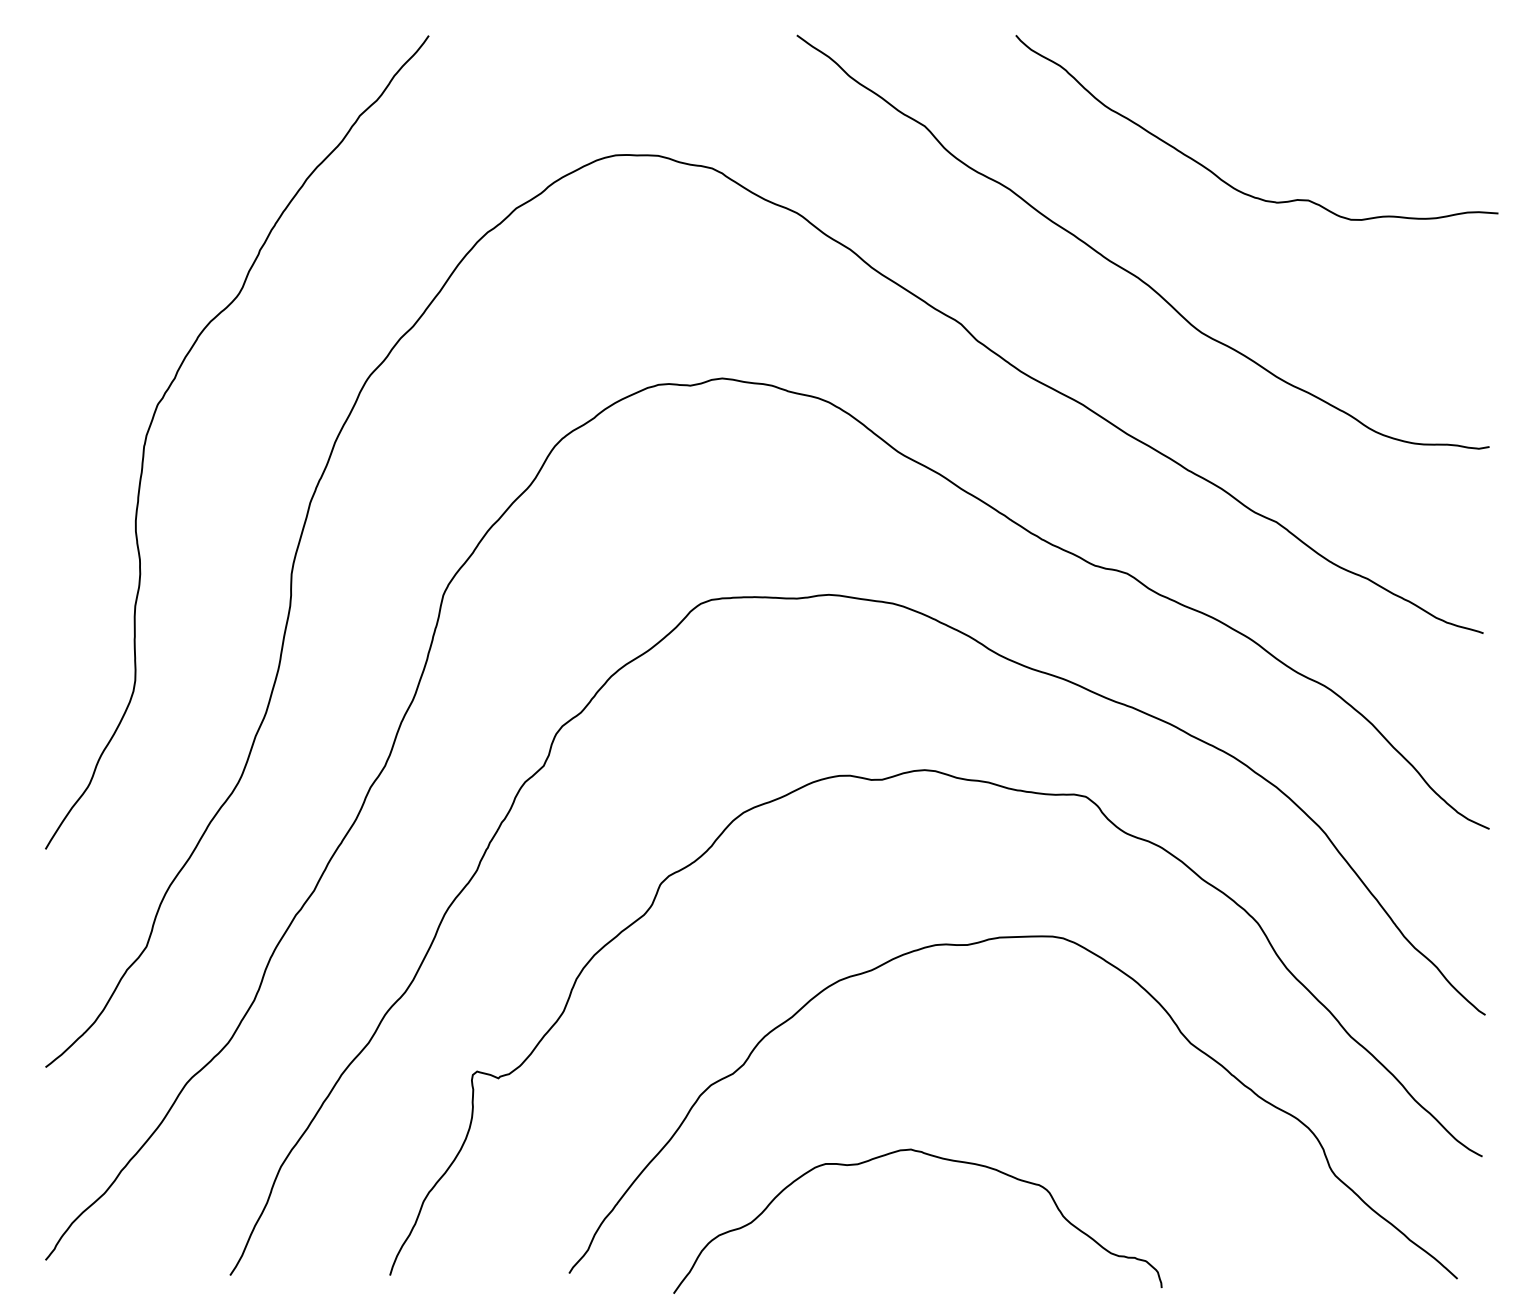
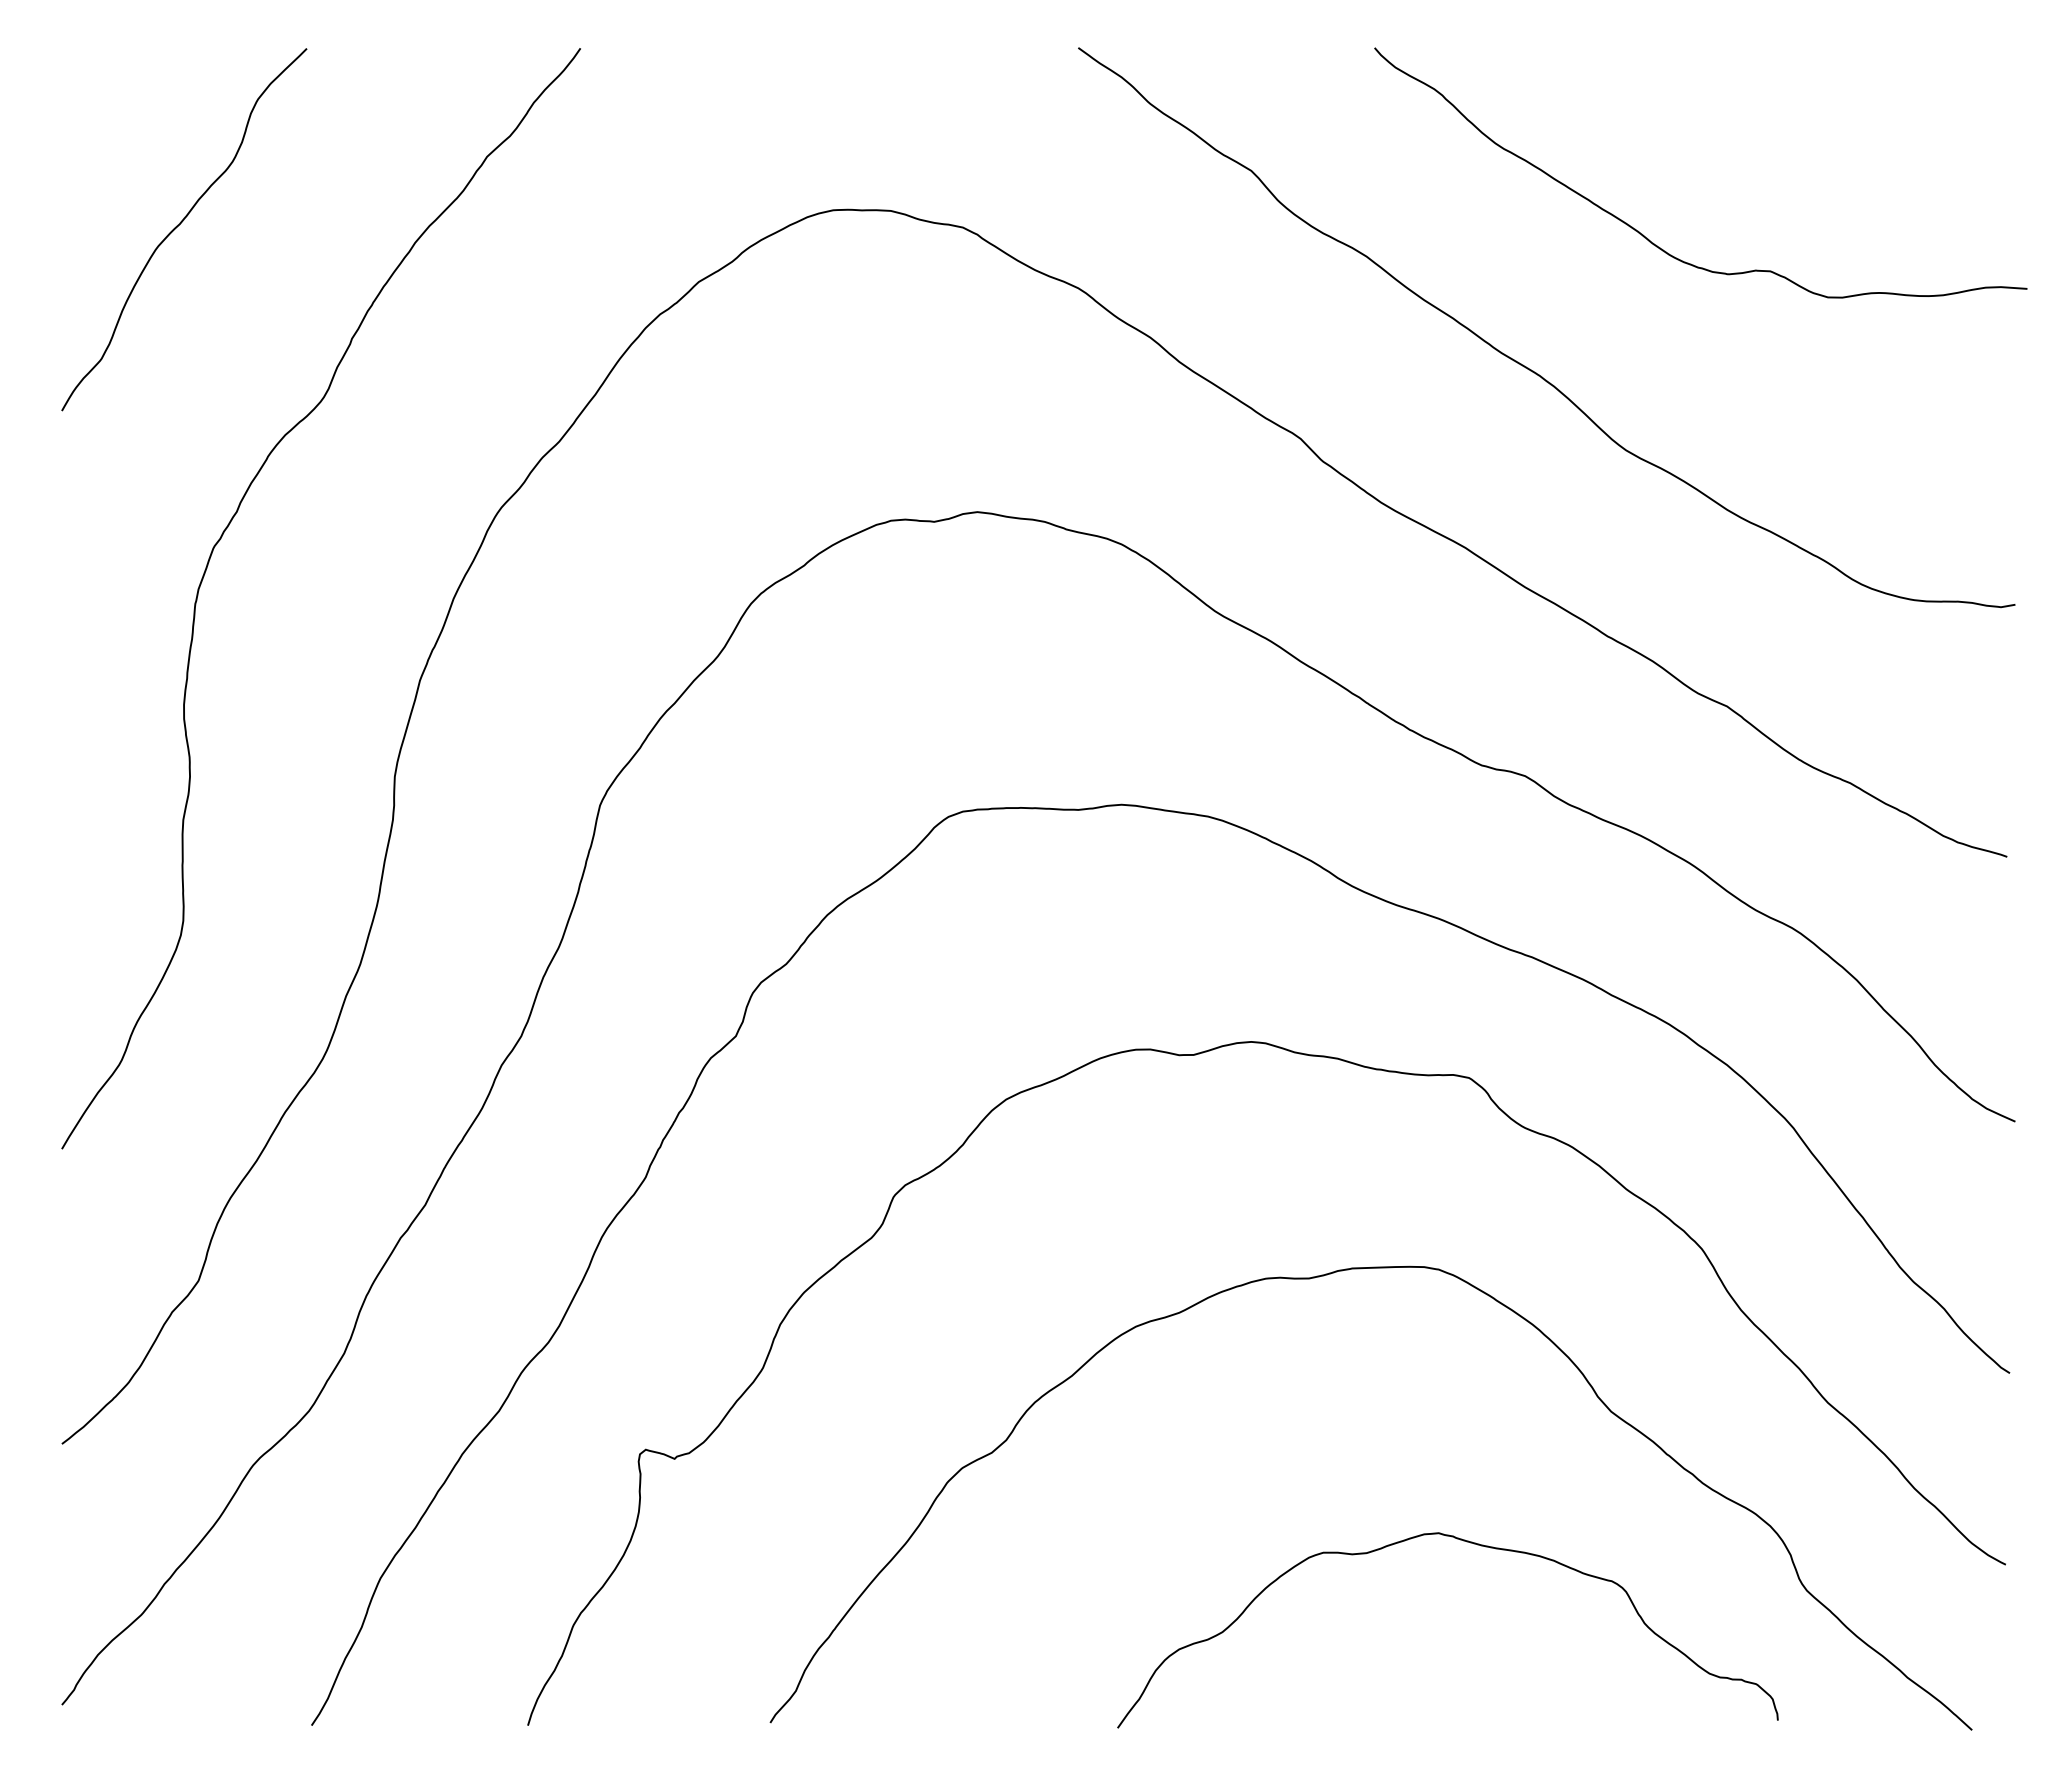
curve: (133, 165) -> (180, 224), added
curve: (934, 1157) -> (1470, 1543), moved

